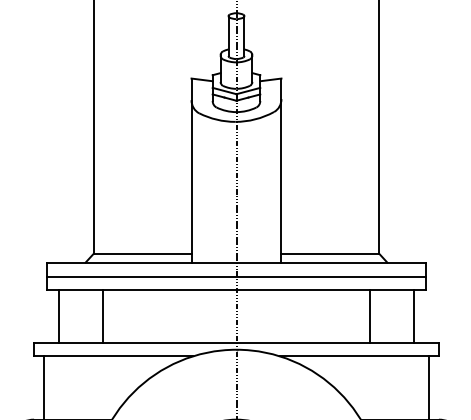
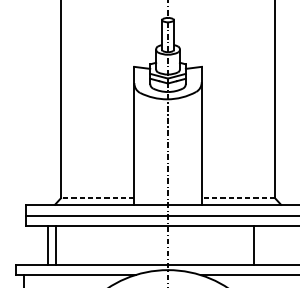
line: (142, 253) -> (97, 197), solid -> dashed
line: (330, 253) -> (238, 197), solid -> dashed
line: (58, 316) -> (48, 245), moved
line: (103, 316) -> (55, 245), moved
line: (369, 316) -> (254, 245), moved

